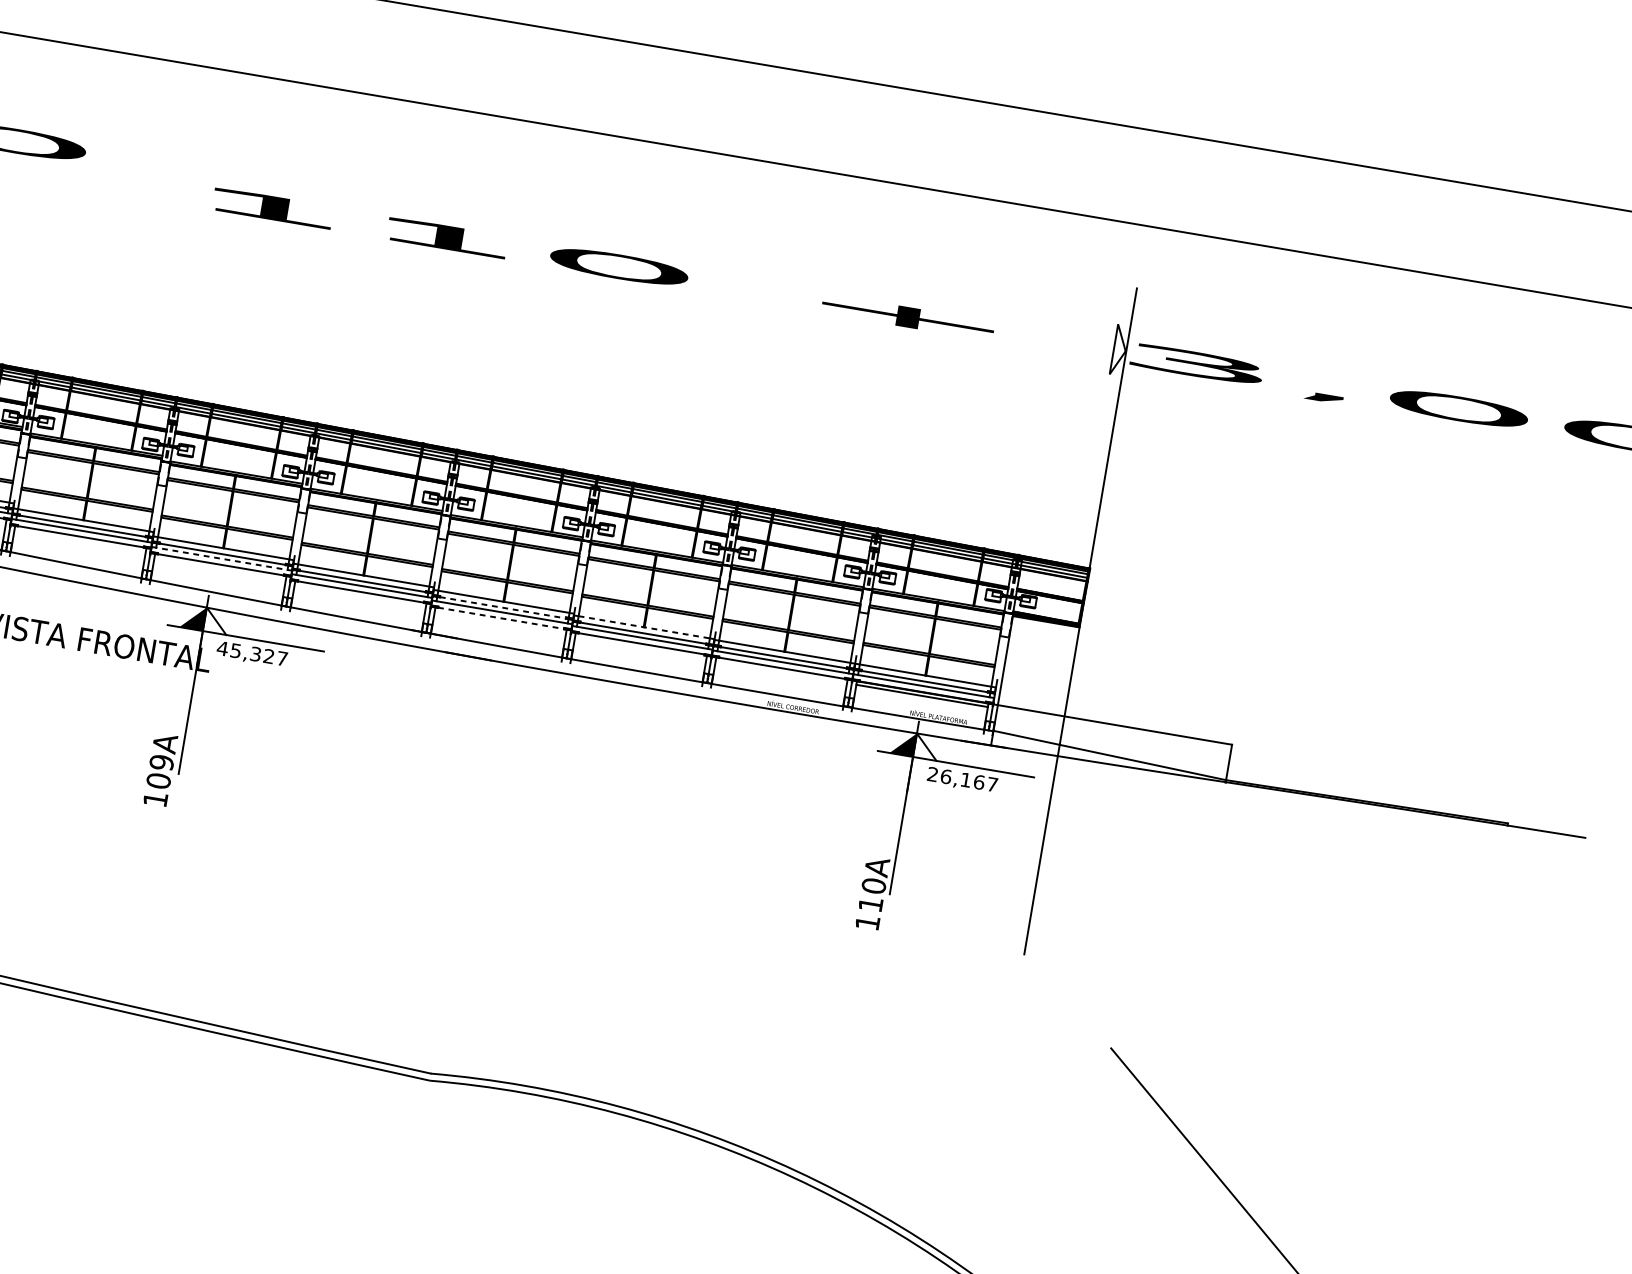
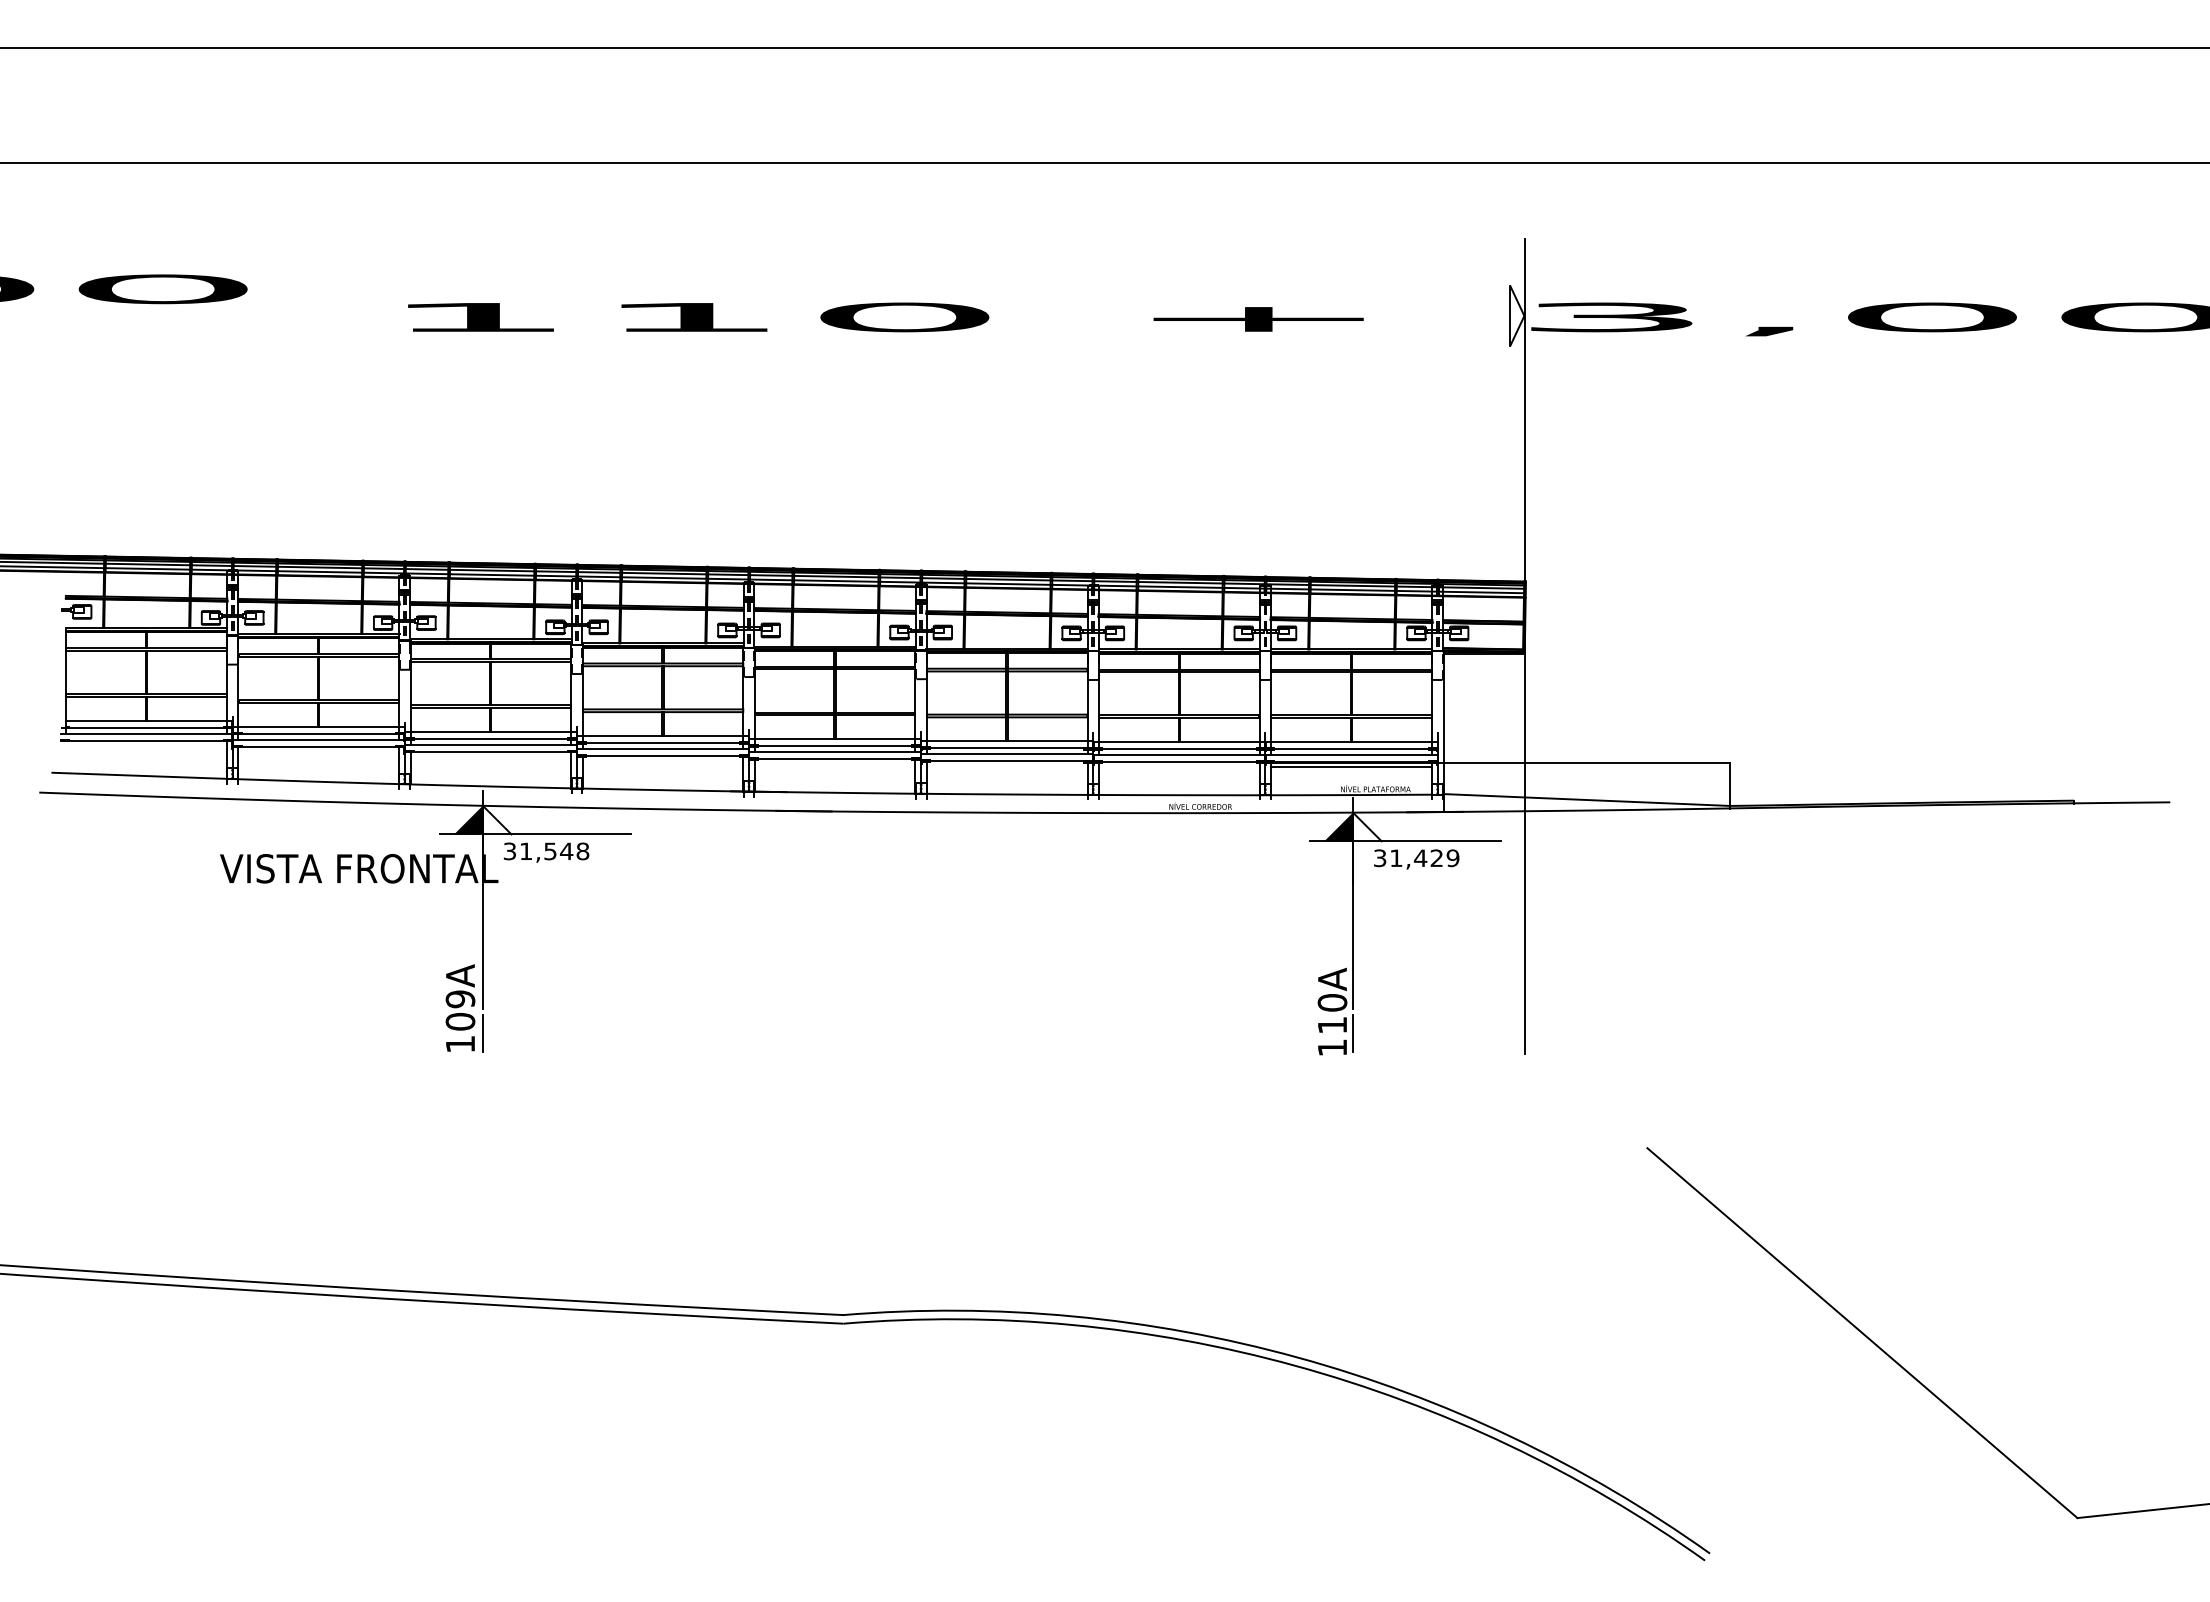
line: (221, 558) -> (490, 744), dashed -> solid
line: (503, 607) -> (835, 746), dashed -> solid
line: (501, 618) -> (835, 759), dashed -> solid
line: (644, 627) -> (1007, 741), dashed -> solid
text: (252, 653) -> (546, 851), 45,327 -> 31,548
text: (962, 779) -> (1416, 858), 26,167 -> 31,429
line: (175, 793) -> (482, 1033), added
line: (886, 914) -> (1353, 1033), added

